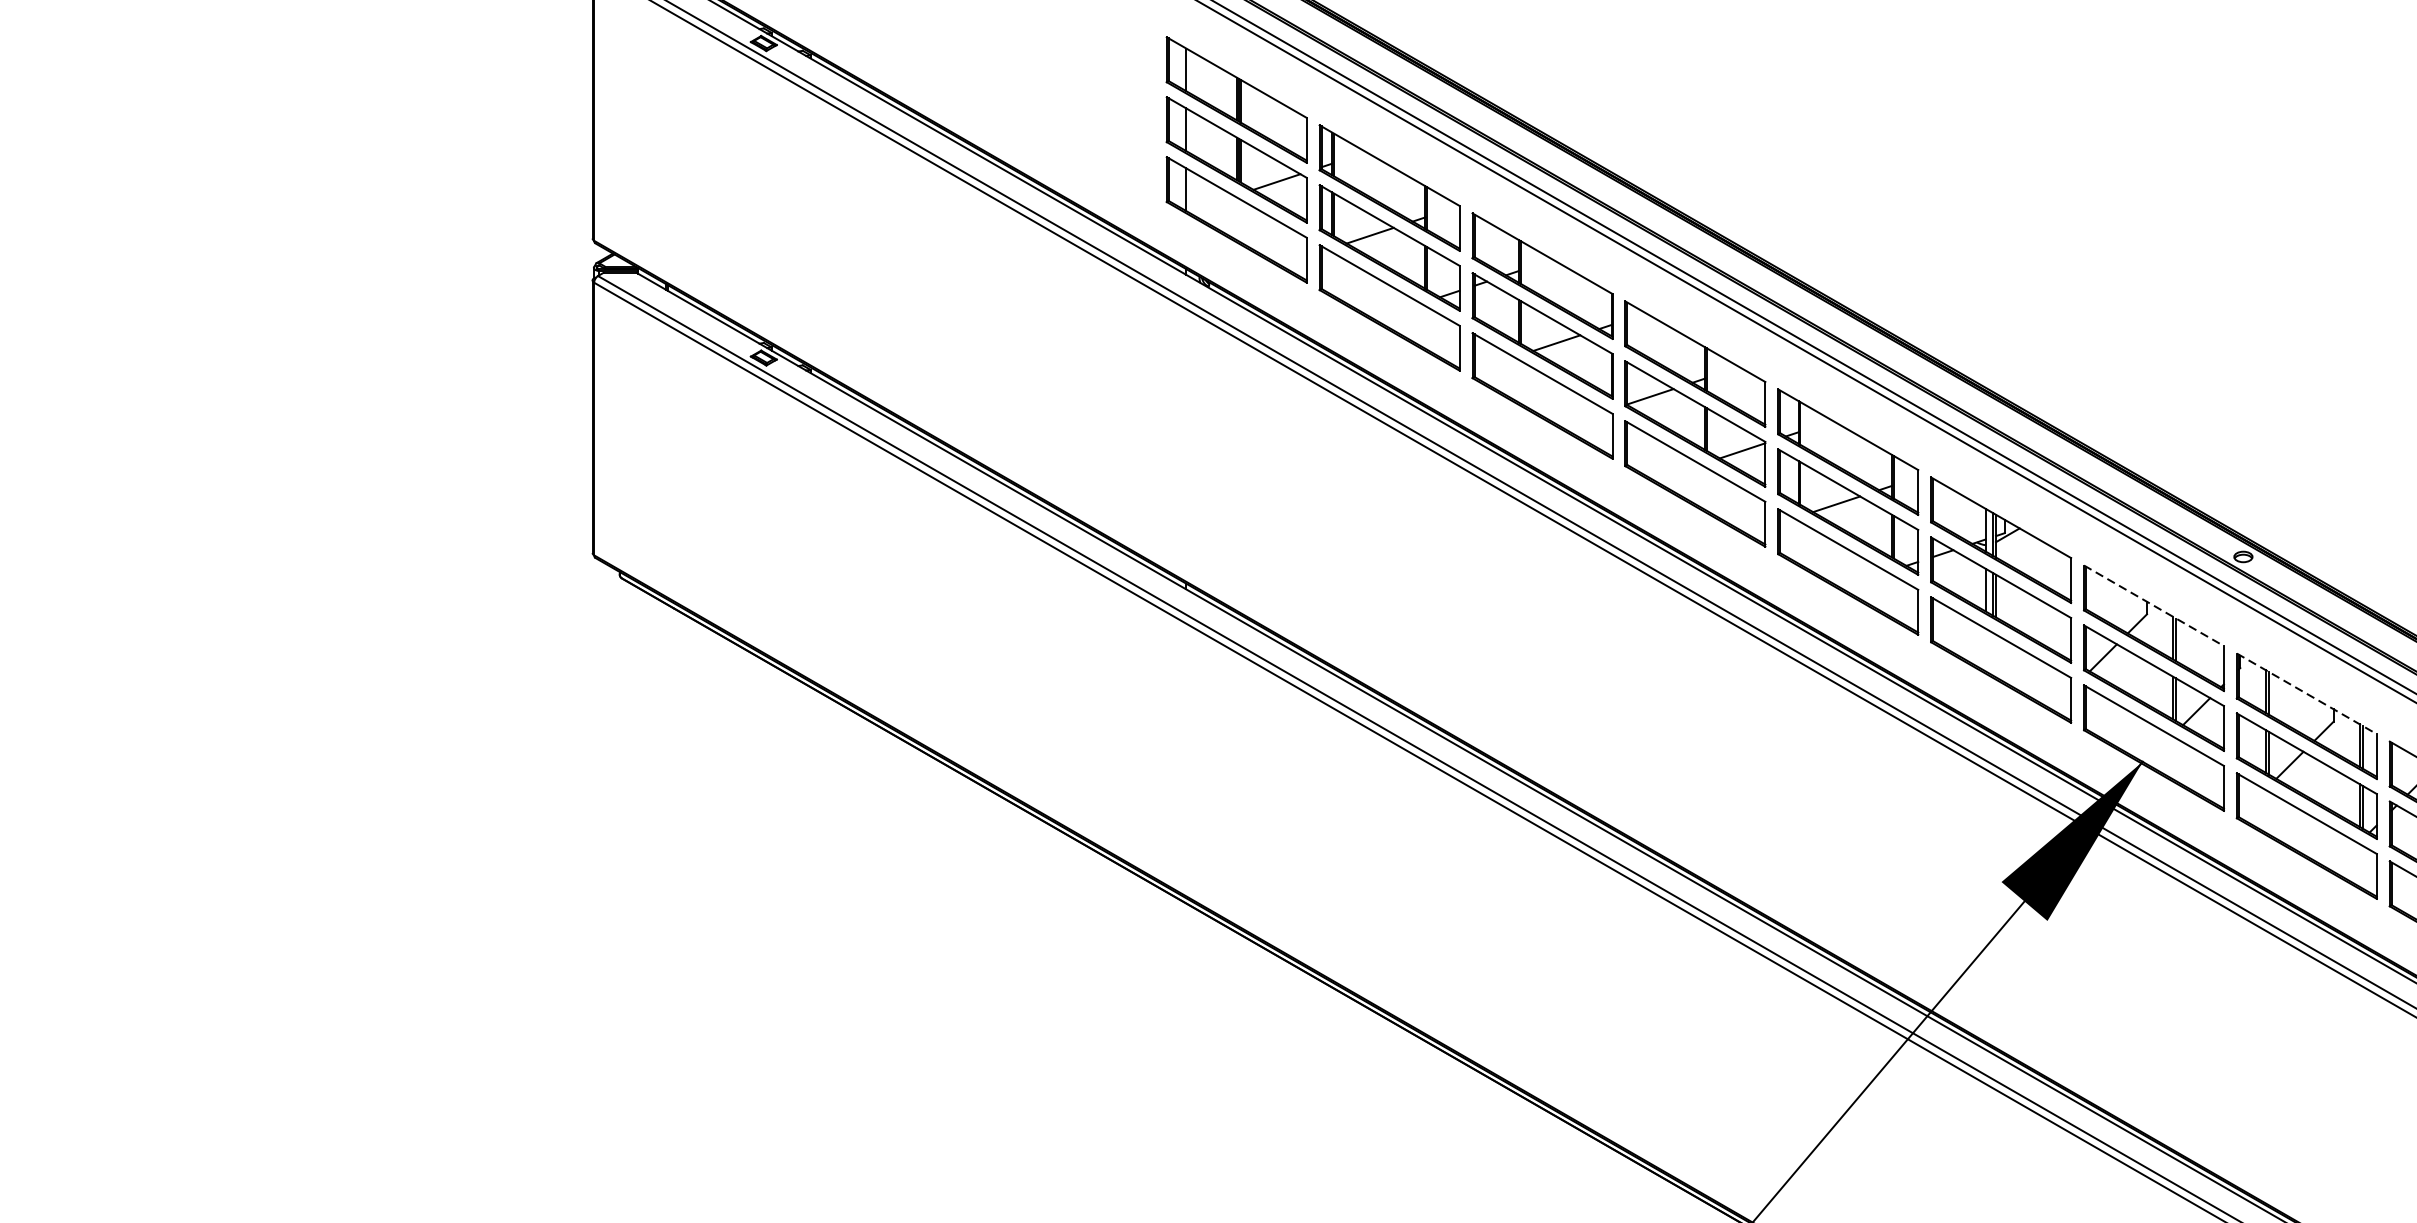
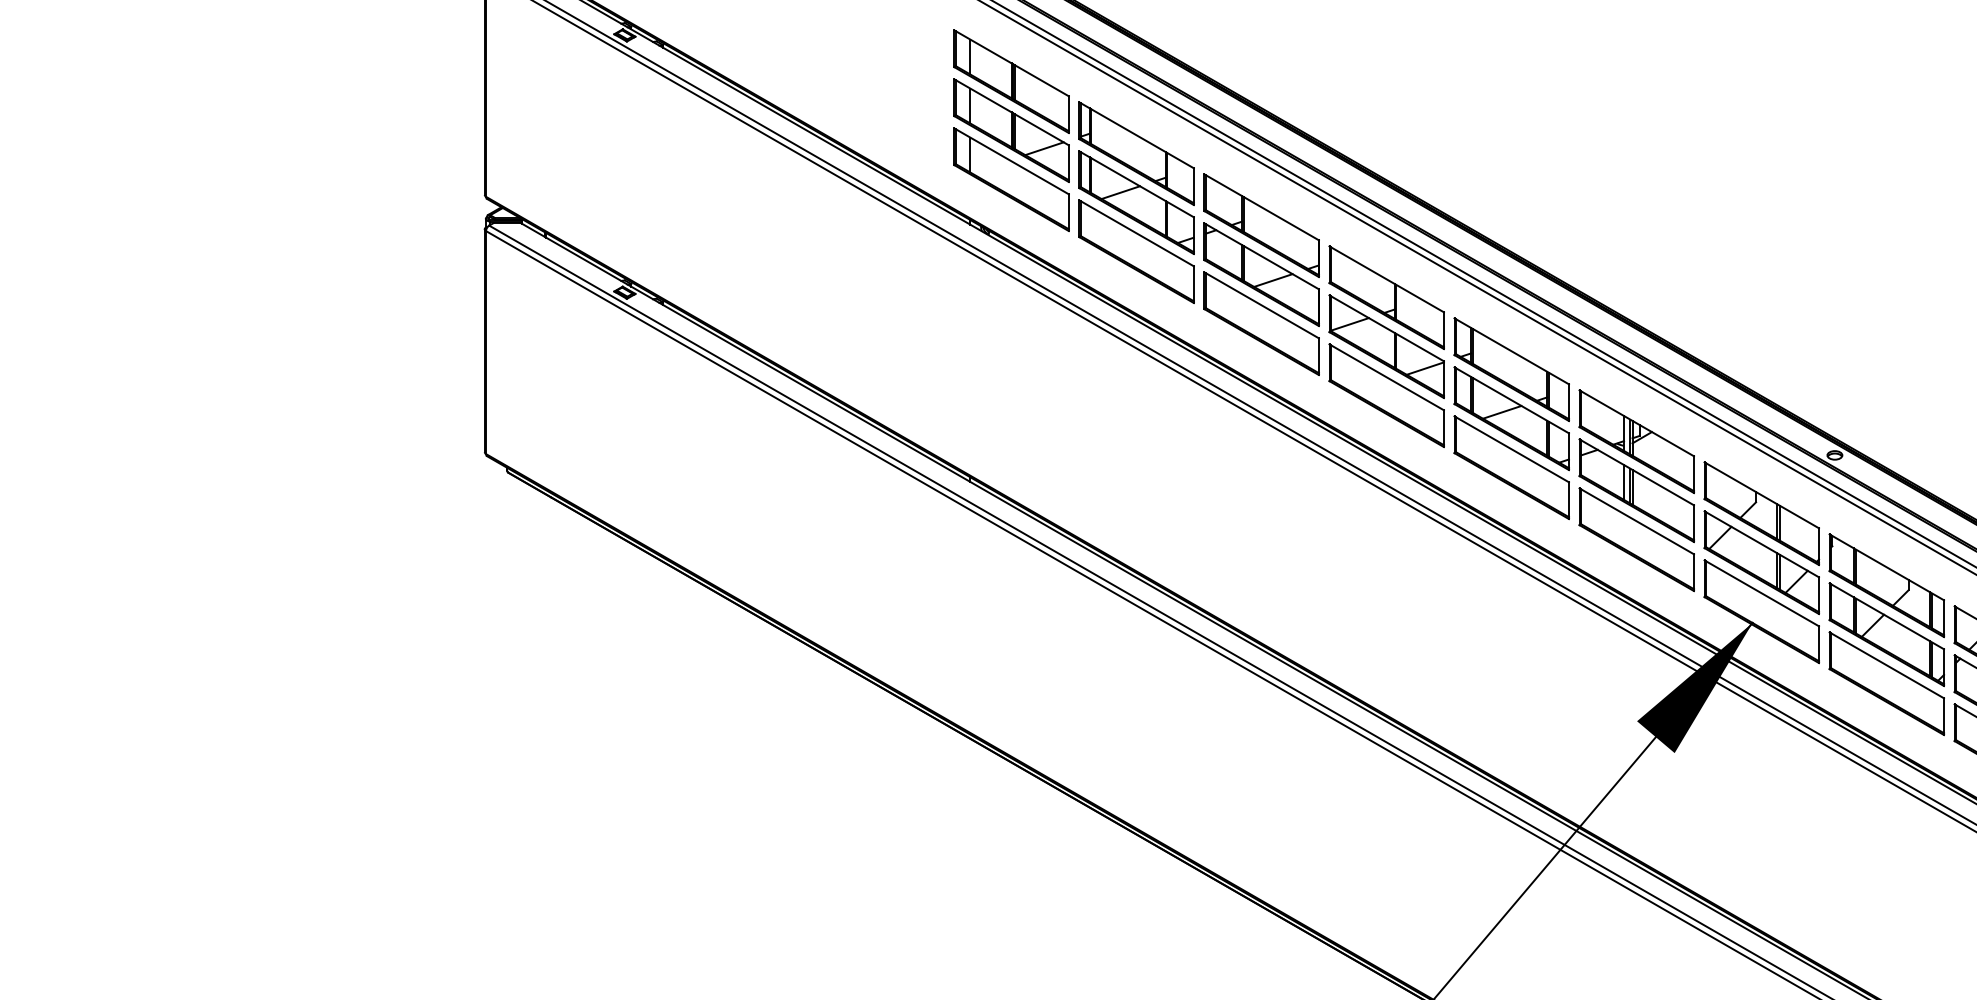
line: (2154, 605) -> (1762, 495), dashed -> solid
line: (2307, 694) -> (1887, 567), dashed -> solid

